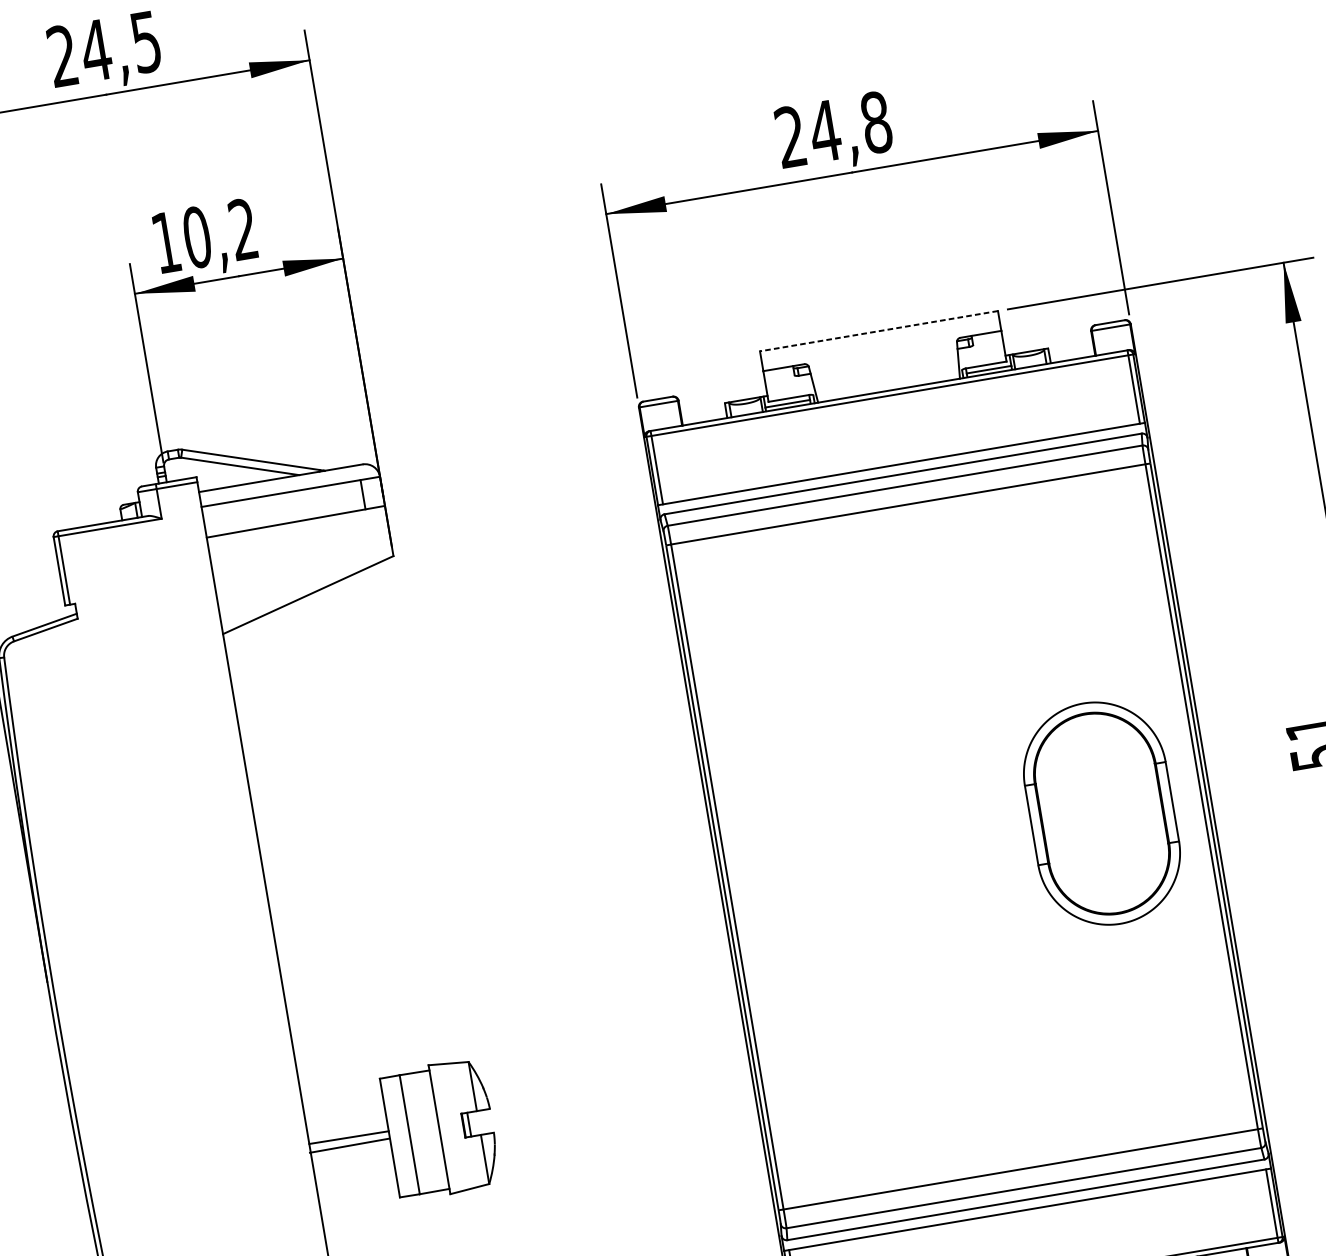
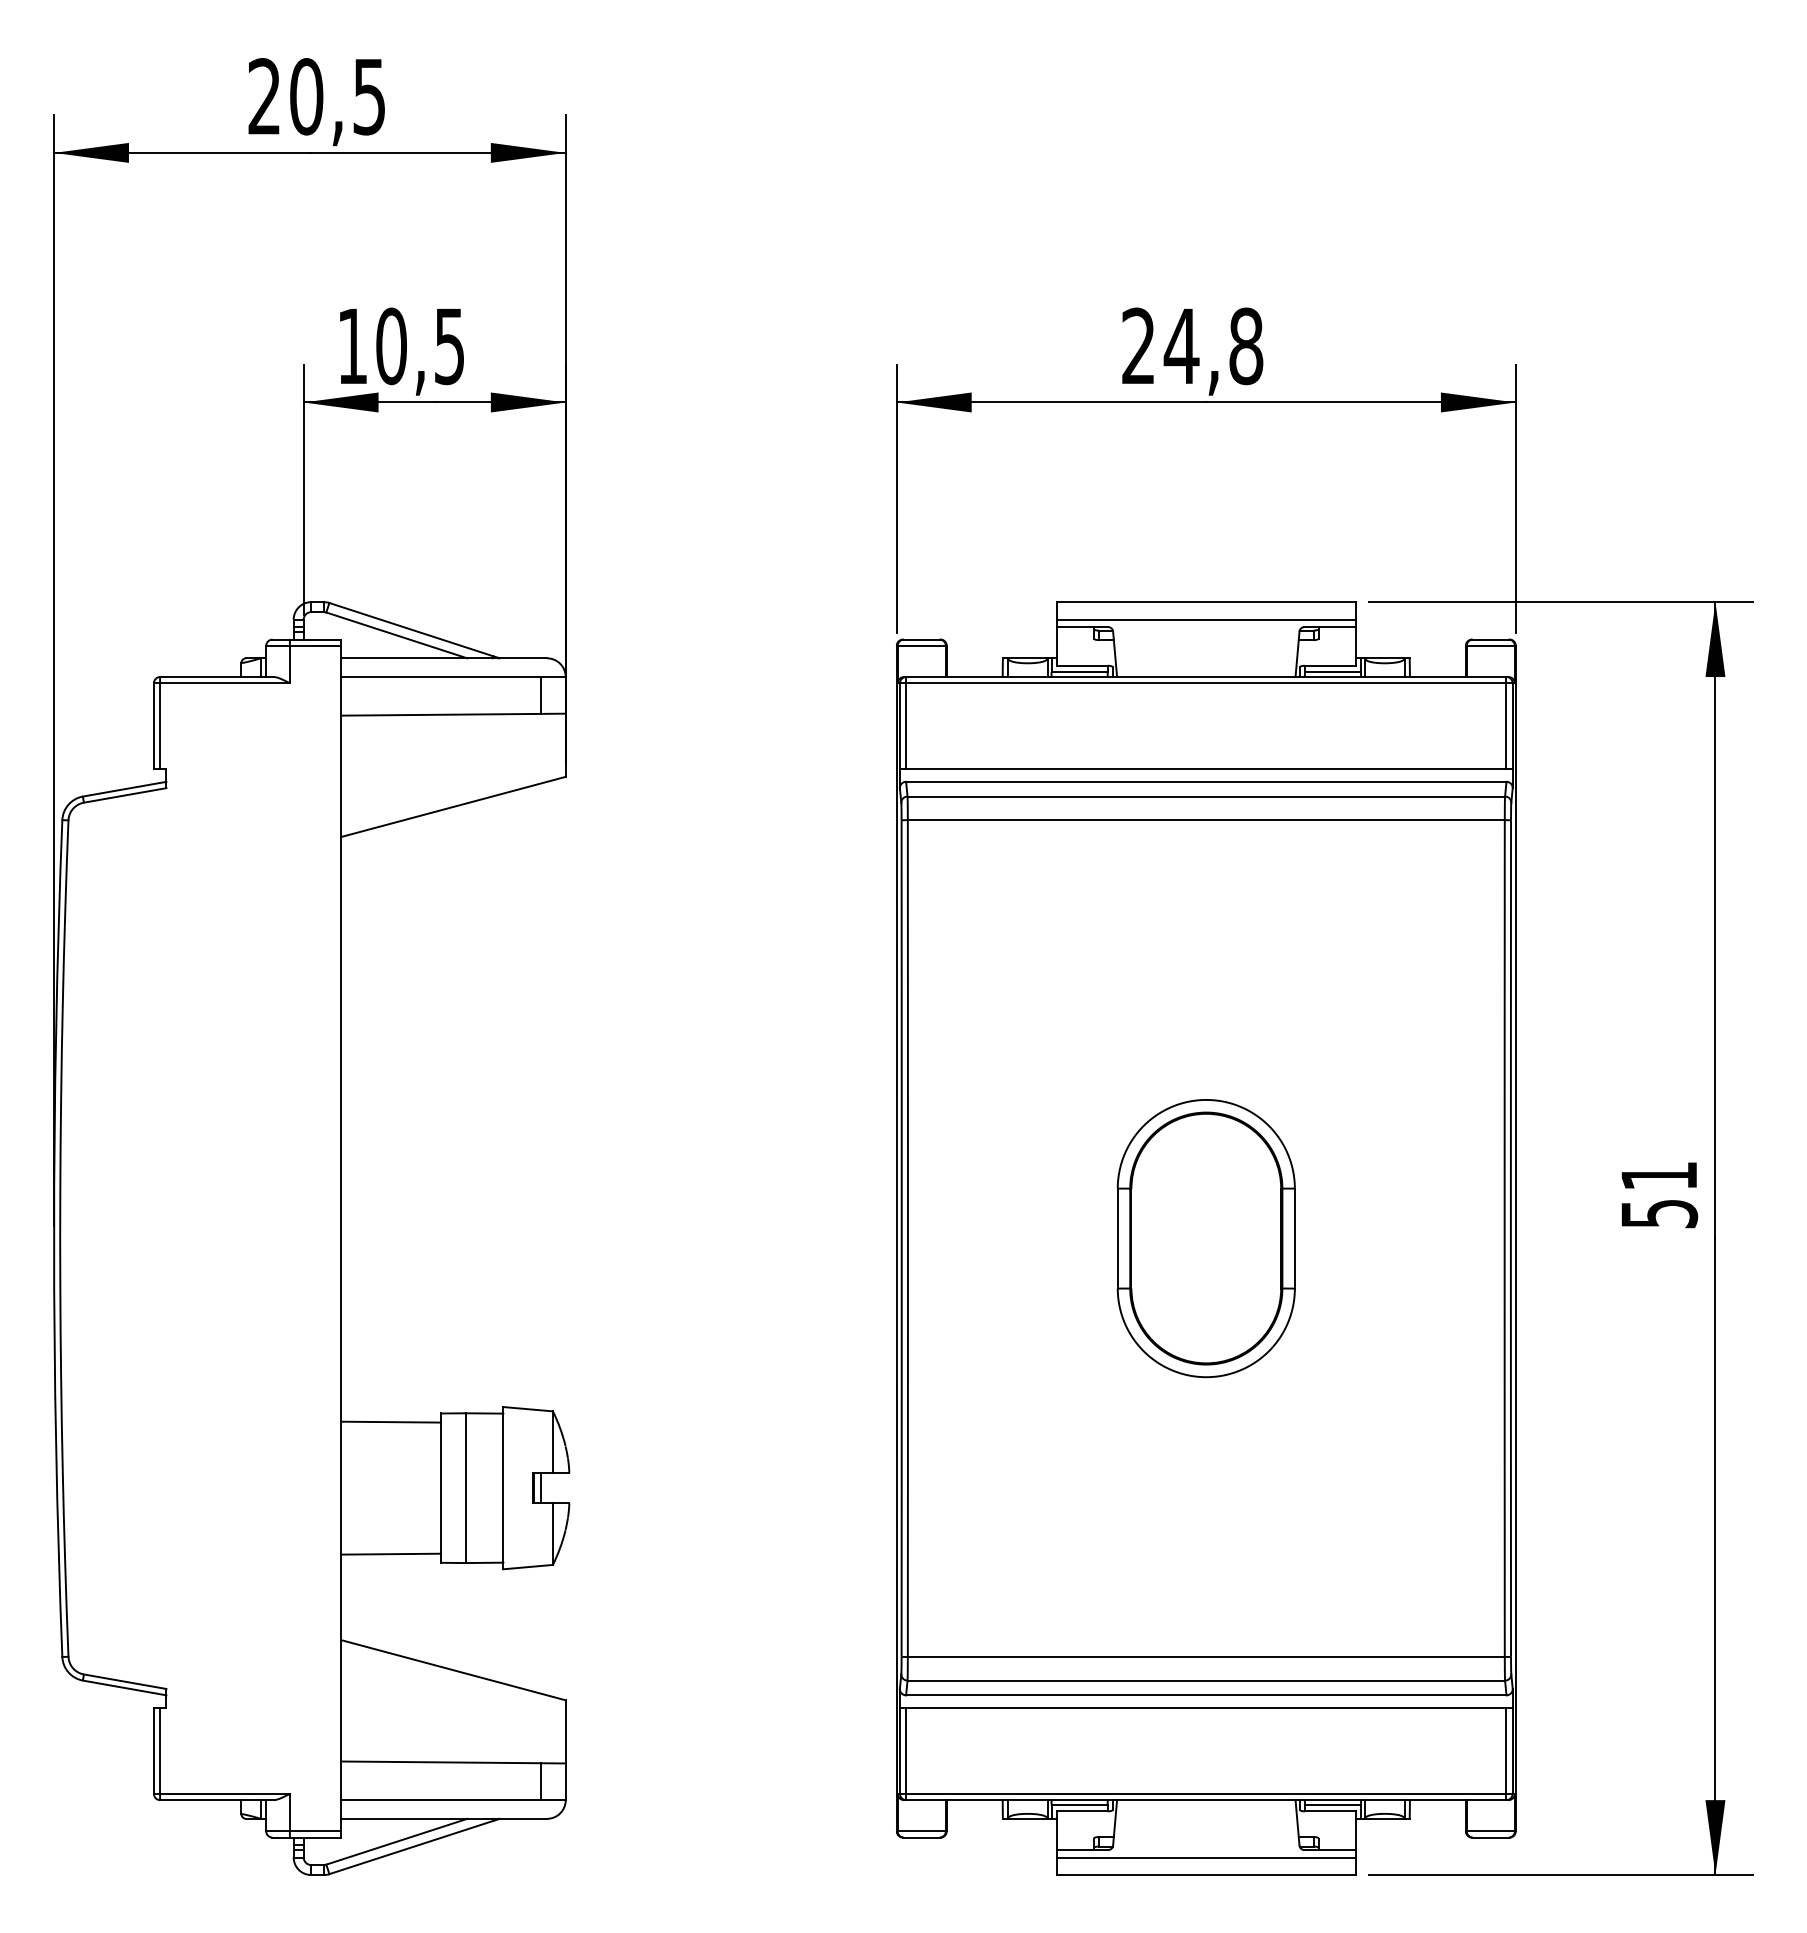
text: (96, 50) -> (306, 96), 24,5 -> 20,5
text: (243, 229) -> (449, 346), 10,2 -> 10,5
line: (879, 331) -> (1206, 602), dashed -> solid
line: (881, 344) -> (1206, 619), added
part: (1101, 813) -> (1205, 1238), moved
line: (348, 1137) -> (390, 1421), moved
line: (349, 1145) -> (390, 1553), moved

